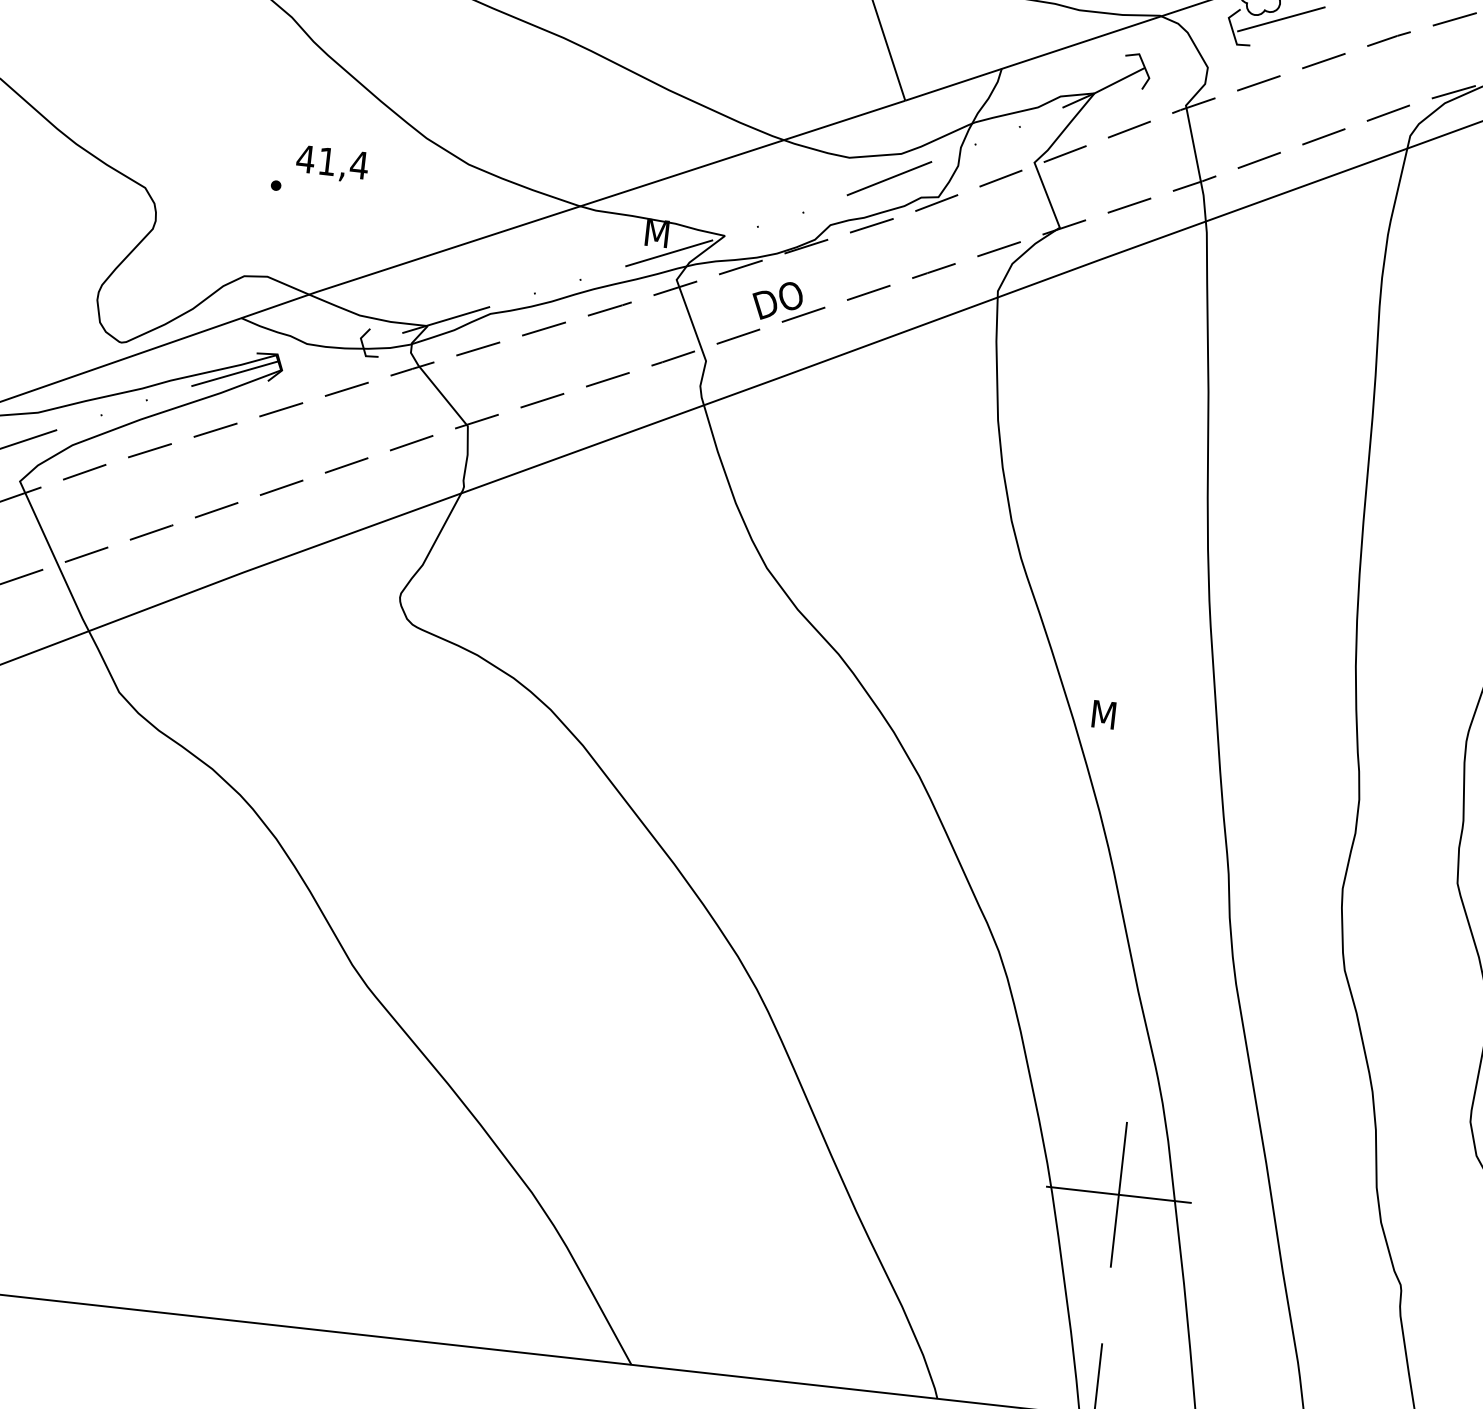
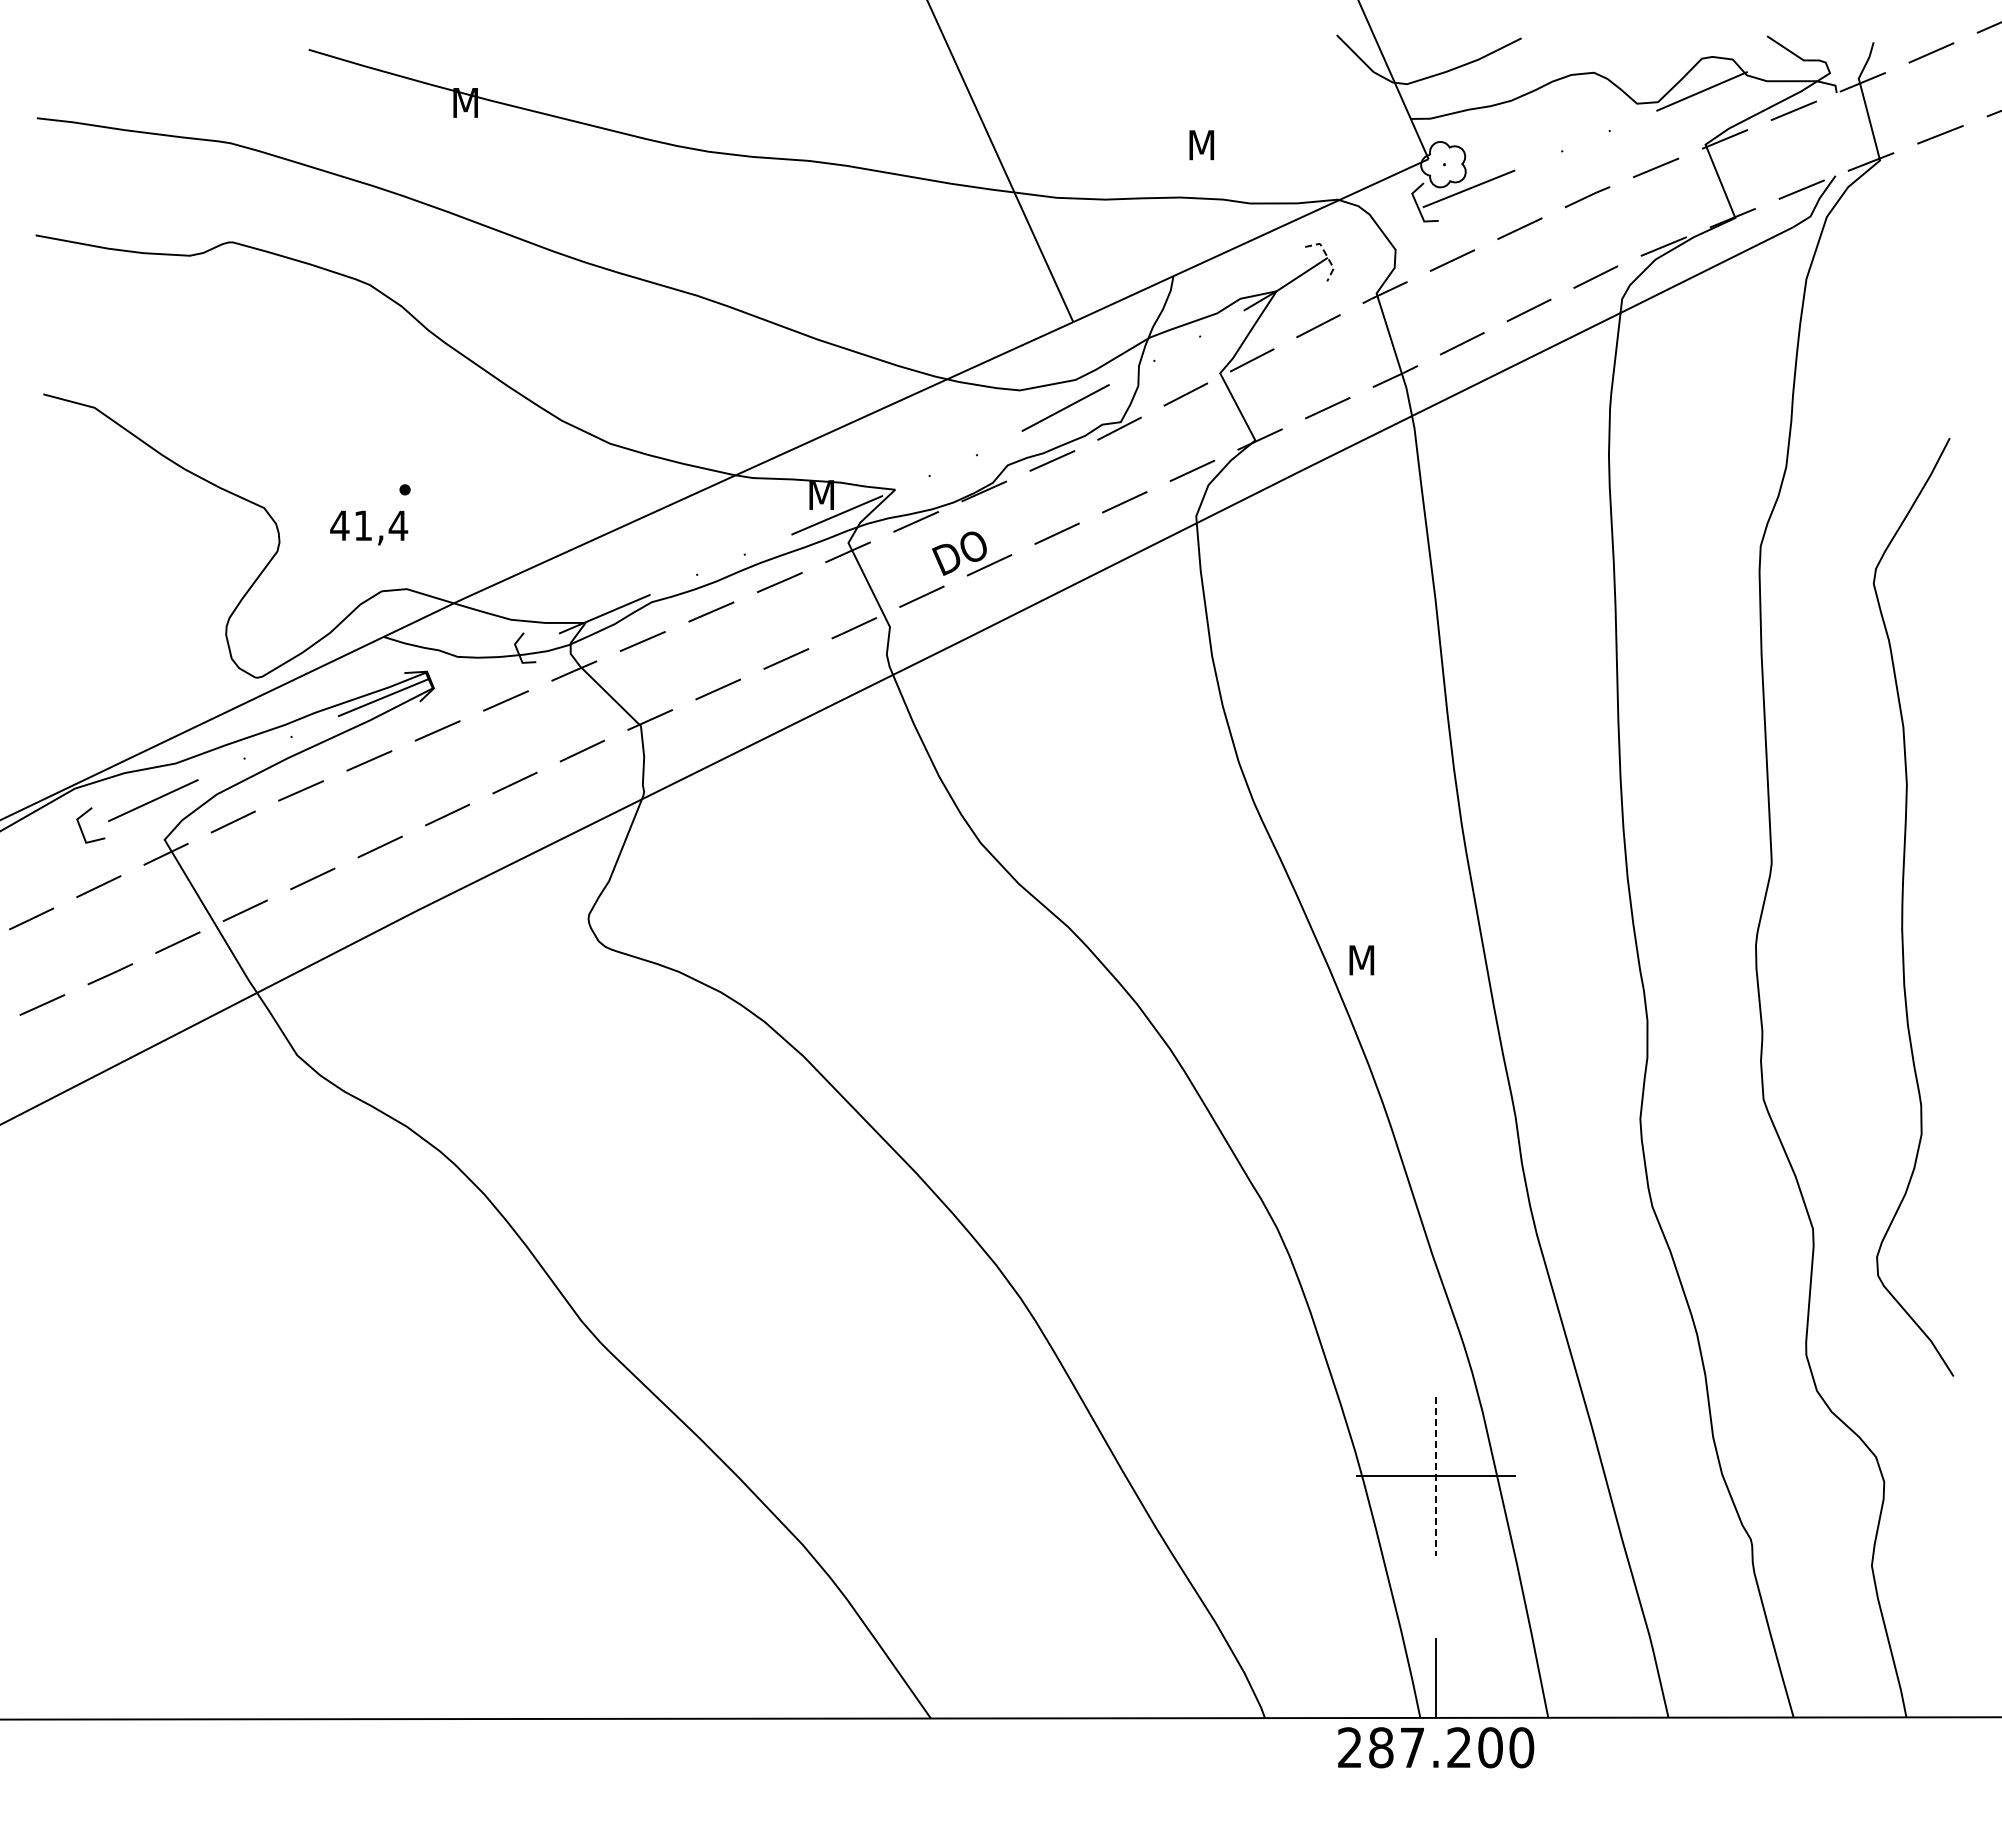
line: (1143, 65) -> (1326, 255), solid -> dashed
text: (332, 163) -> (369, 527), moved
line: (1119, 1195) -> (1436, 1476), solid -> dashed

